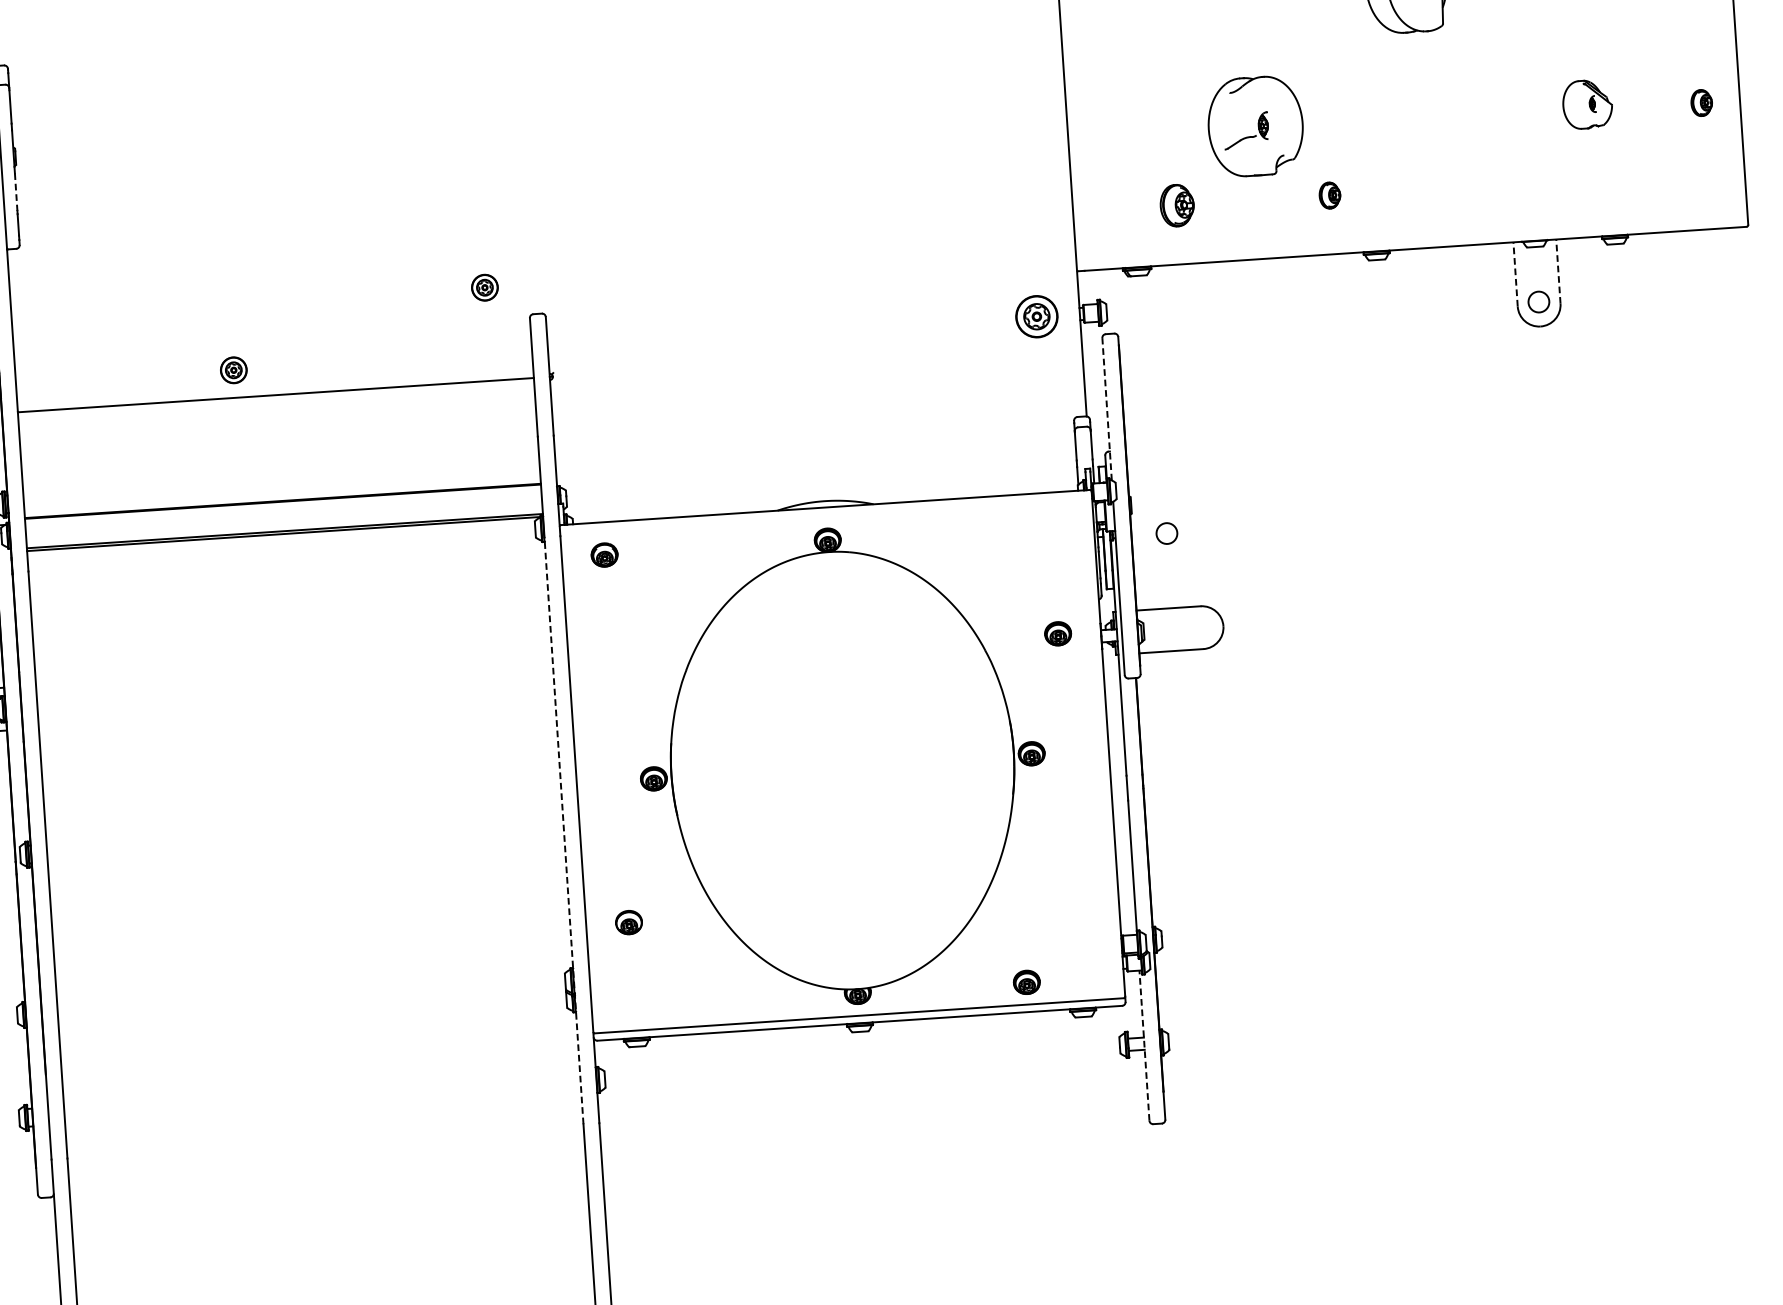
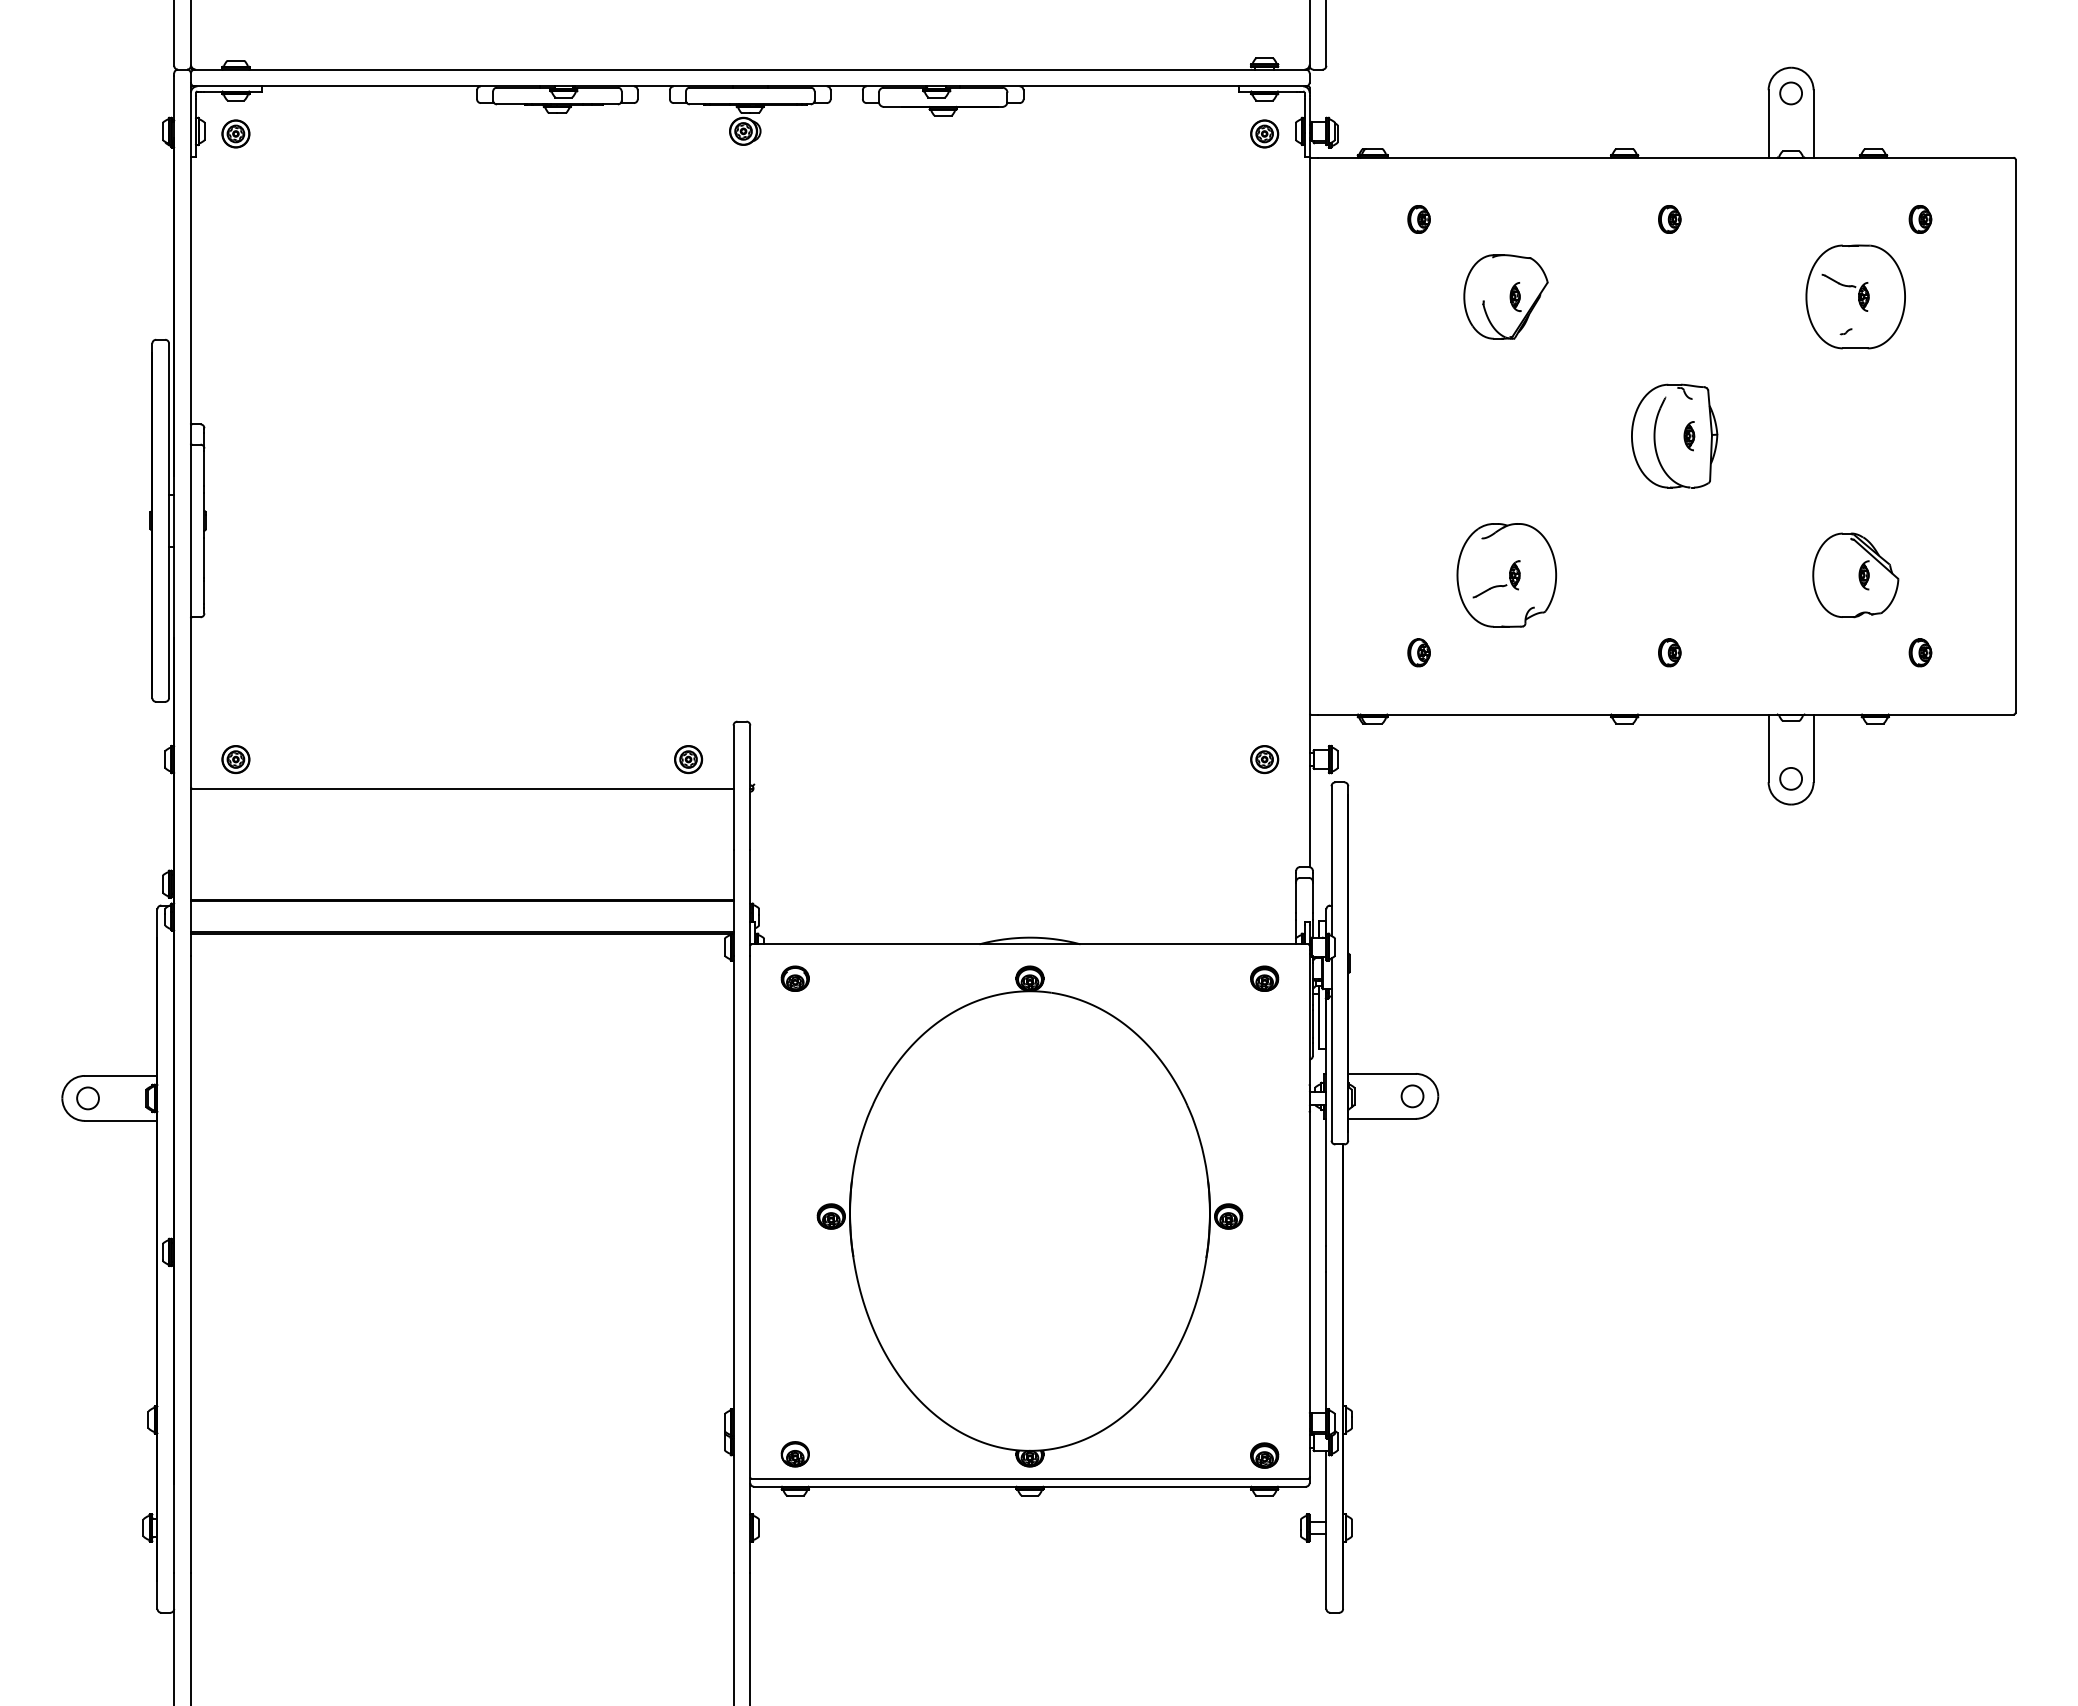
part: (1701, 102) -> (1920, 652), moved
part: (1587, 104) -> (1855, 575), size x1.67
line: (16, 191) -> (204, 557), dashed -> solid
part: (1329, 195) -> (1669, 652), moved
part: (1176, 205) -> (1418, 652), size x0.62
line: (1558, 271) -> (1813, 748), dashed -> solid
line: (1515, 274) -> (1768, 748), dashed -> solid
part: (484, 287) -> (688, 759), moved
part: (1036, 316) -> (1264, 759), size x0.62
part: (233, 370) -> (235, 759), moved
line: (1107, 409) -> (1331, 861), dashed -> solid
circle: (1166, 533) -> (1412, 1096), moved
part: (1057, 633) -> (1264, 978), moved
line: (563, 830) -> (733, 1264), dashed -> solid
part: (628, 922) -> (794, 1454), moved
part: (1026, 982) -> (1264, 1455), moved
line: (1144, 1046) -> (1326, 1530), dashed -> solid

